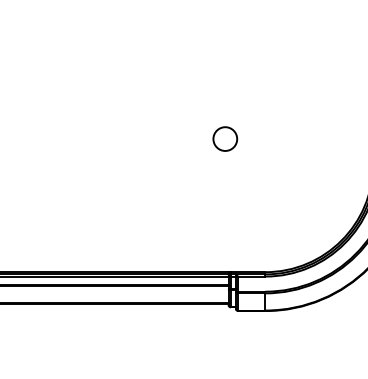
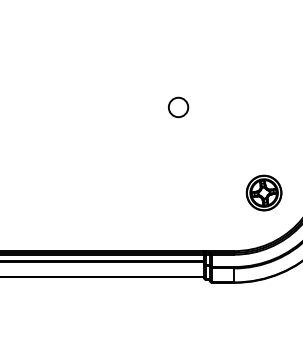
circle: (225, 137) -> (178, 106), moved
part: (301, 200) -> (263, 192), added

